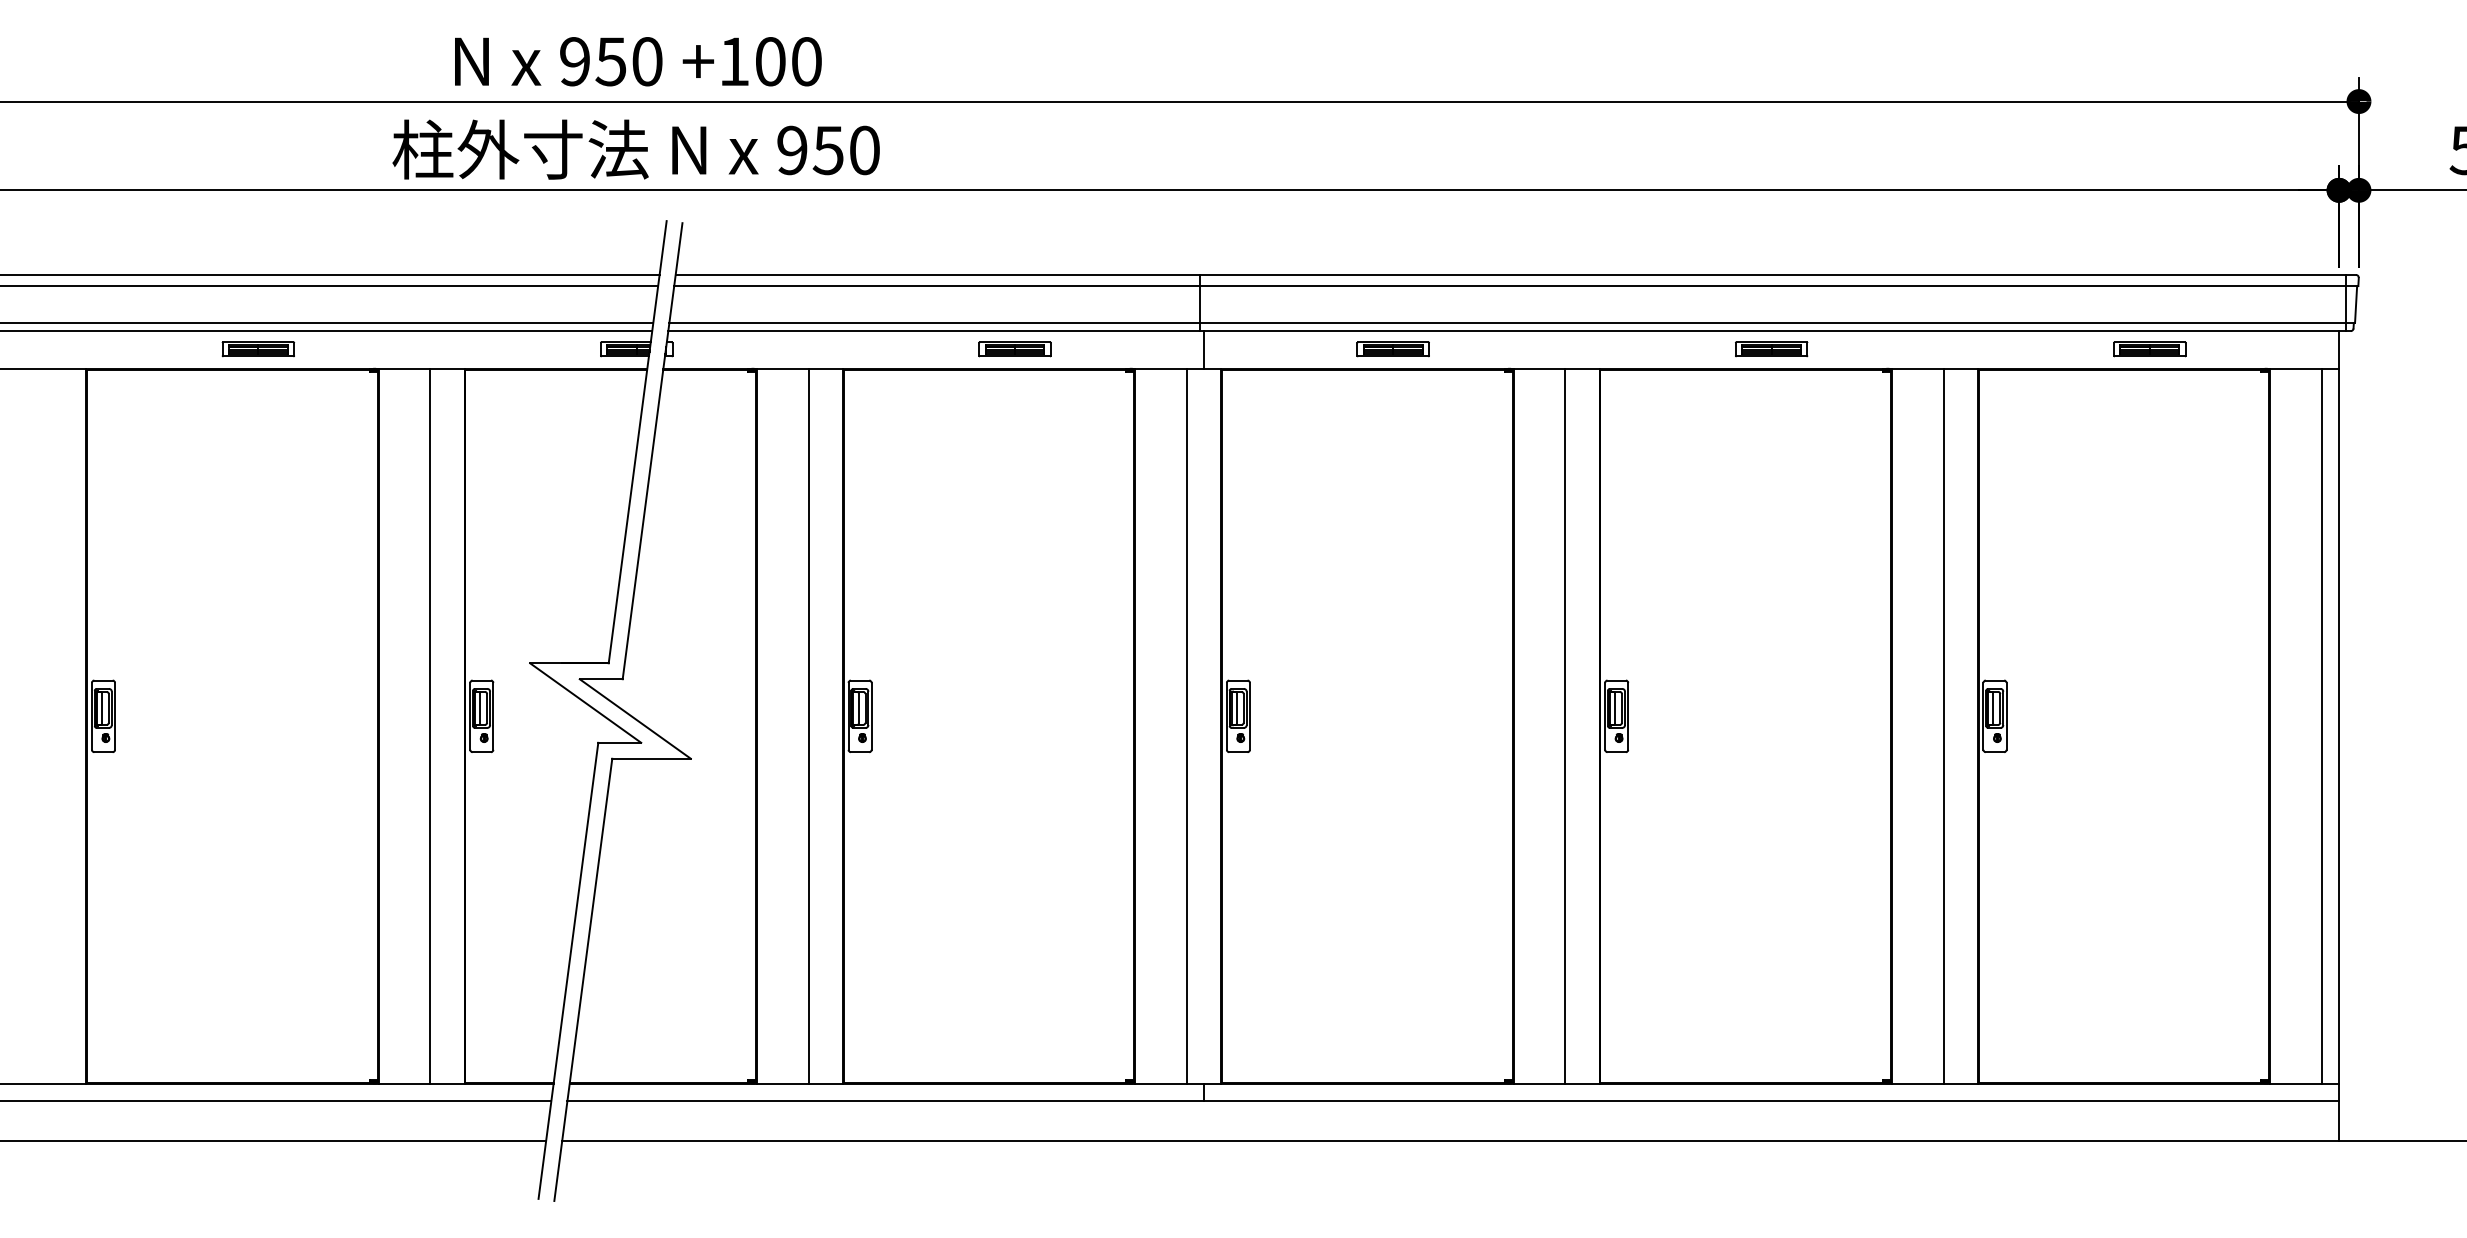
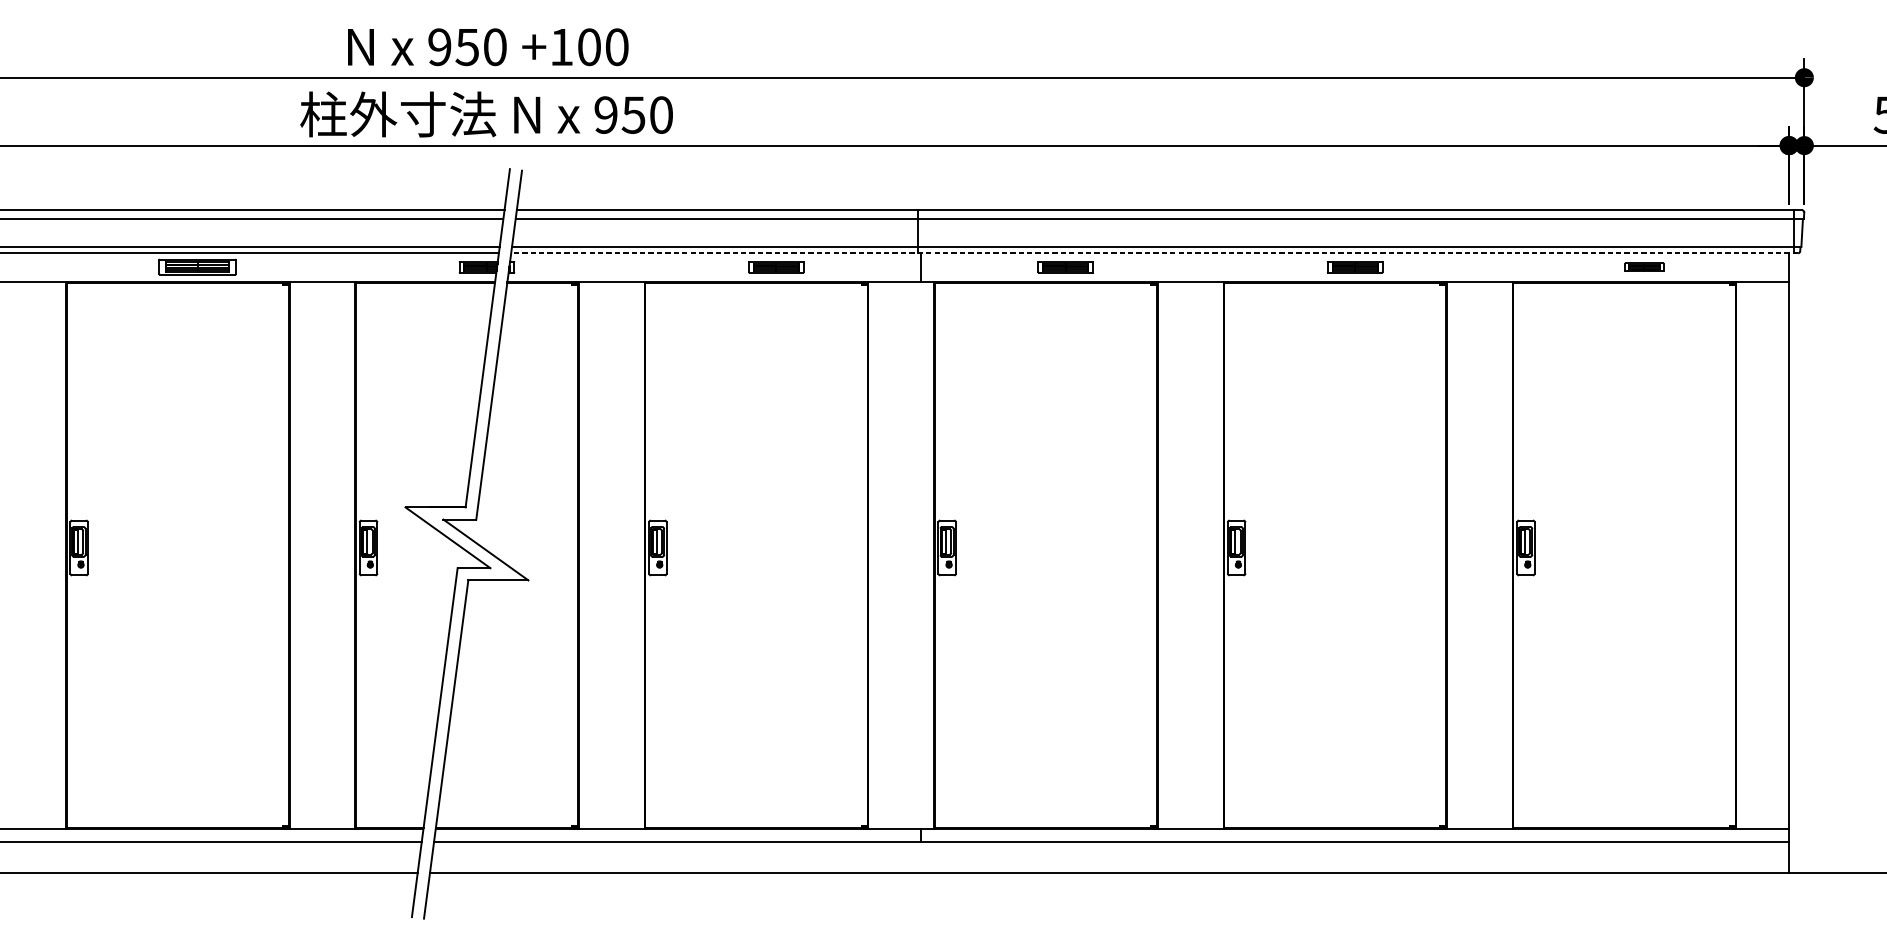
line: (1509, 331) -> (1154, 253), solid -> dashed
part: (258, 349) -> (197, 267), size x1.4
part: (2149, 349) -> (1644, 267), size x0.7
line: (430, 726) -> (329, 555), removed
line: (808, 726) -> (618, 555), removed
line: (1187, 726) -> (908, 555), removed
line: (1565, 726) -> (1197, 555), removed
line: (1943, 726) -> (1486, 555), removed
line: (2321, 726) -> (1775, 555), removed

